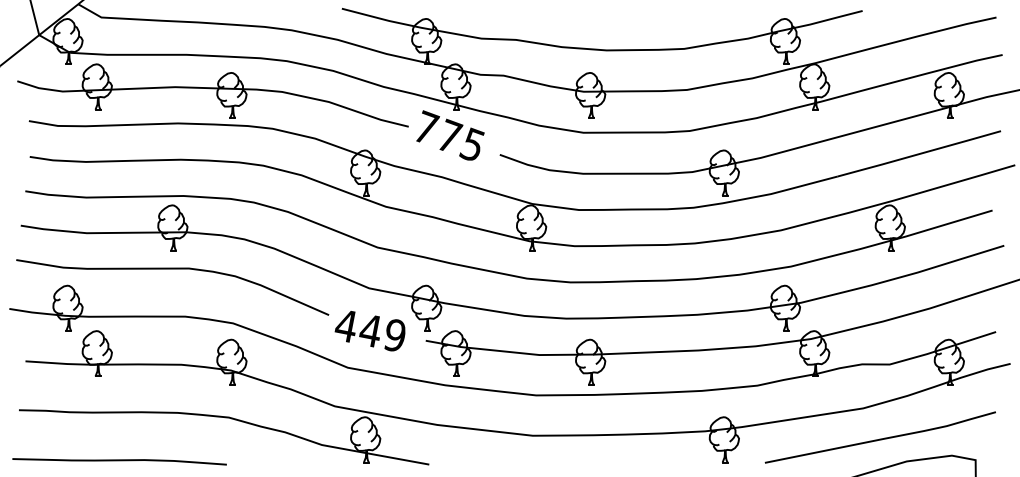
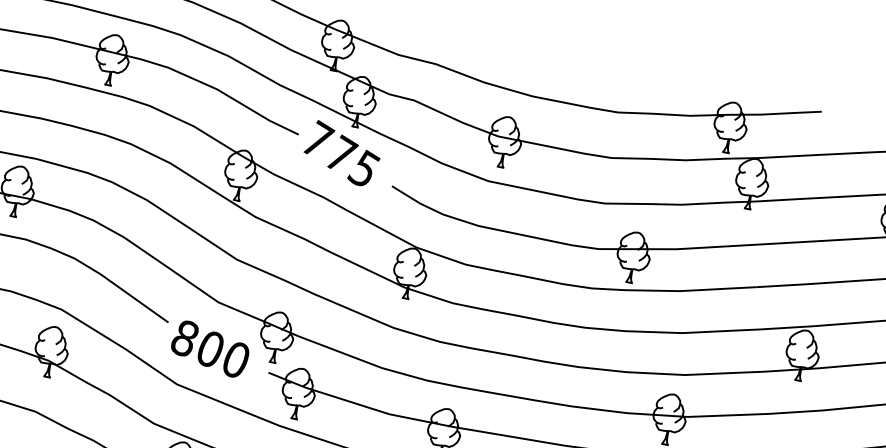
text: (369, 330) -> (209, 348), 449 -> 800

